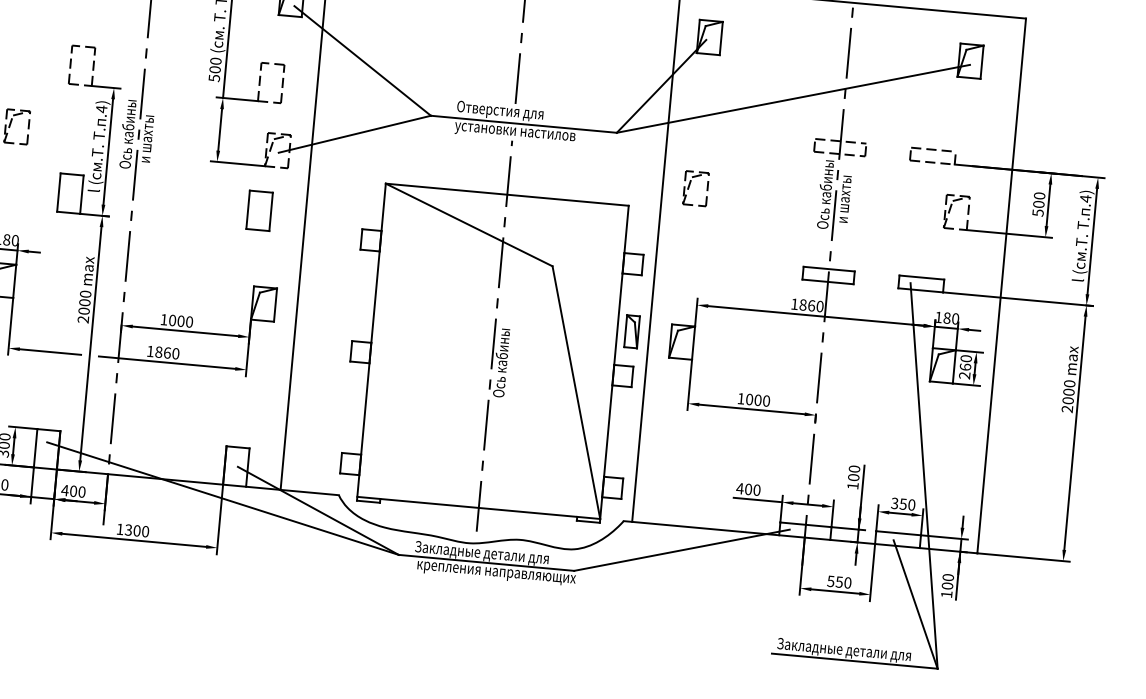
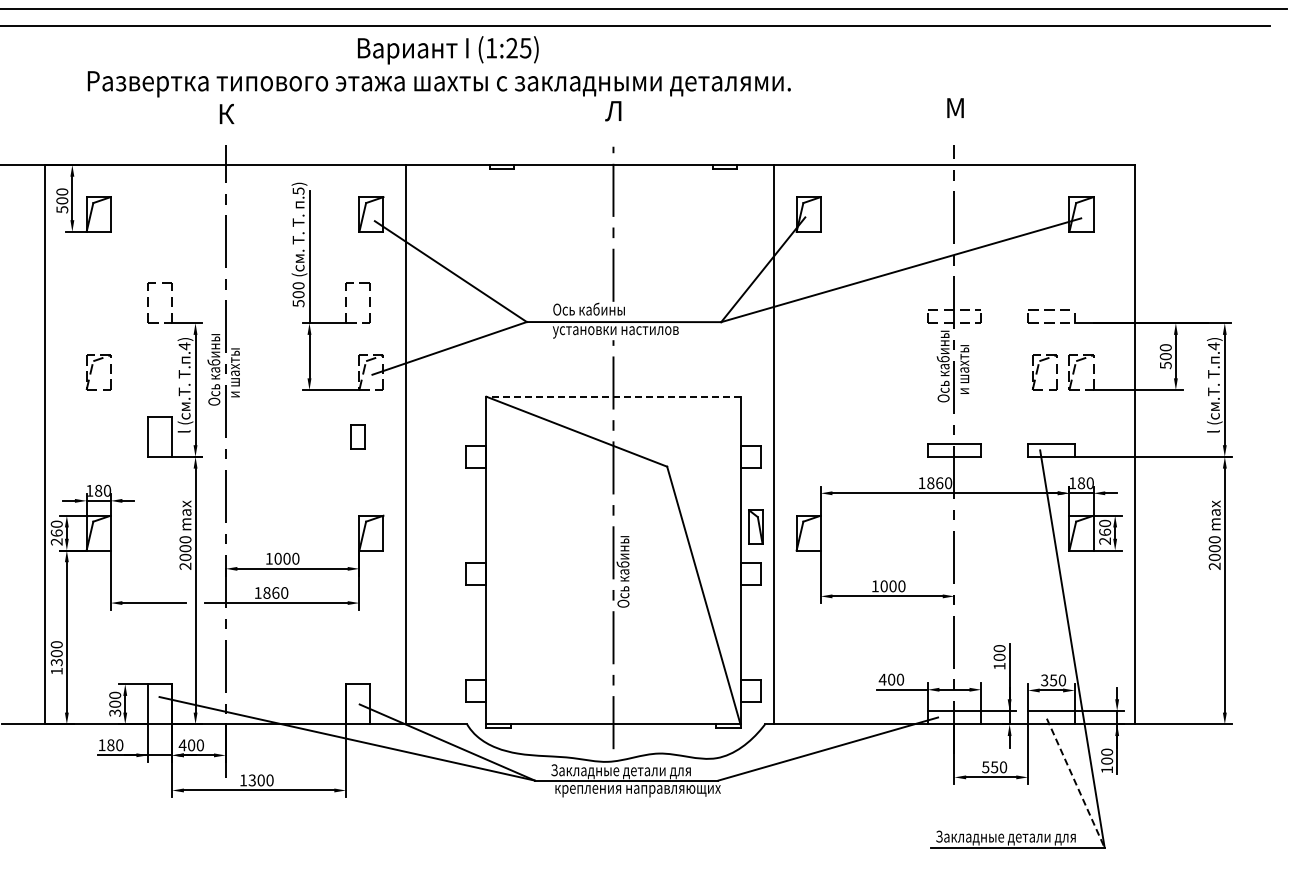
text: (504, 111) -> (602, 310), Отверстия для -> Ось кабины
part: (690, 186) -> (1038, 370), moved
line: (506, 194) -> (612, 396), solid -> dashed
part: (259, 210) -> (357, 436), size x0.6
line: (915, 604) -> (1075, 783), solid -> dashed

